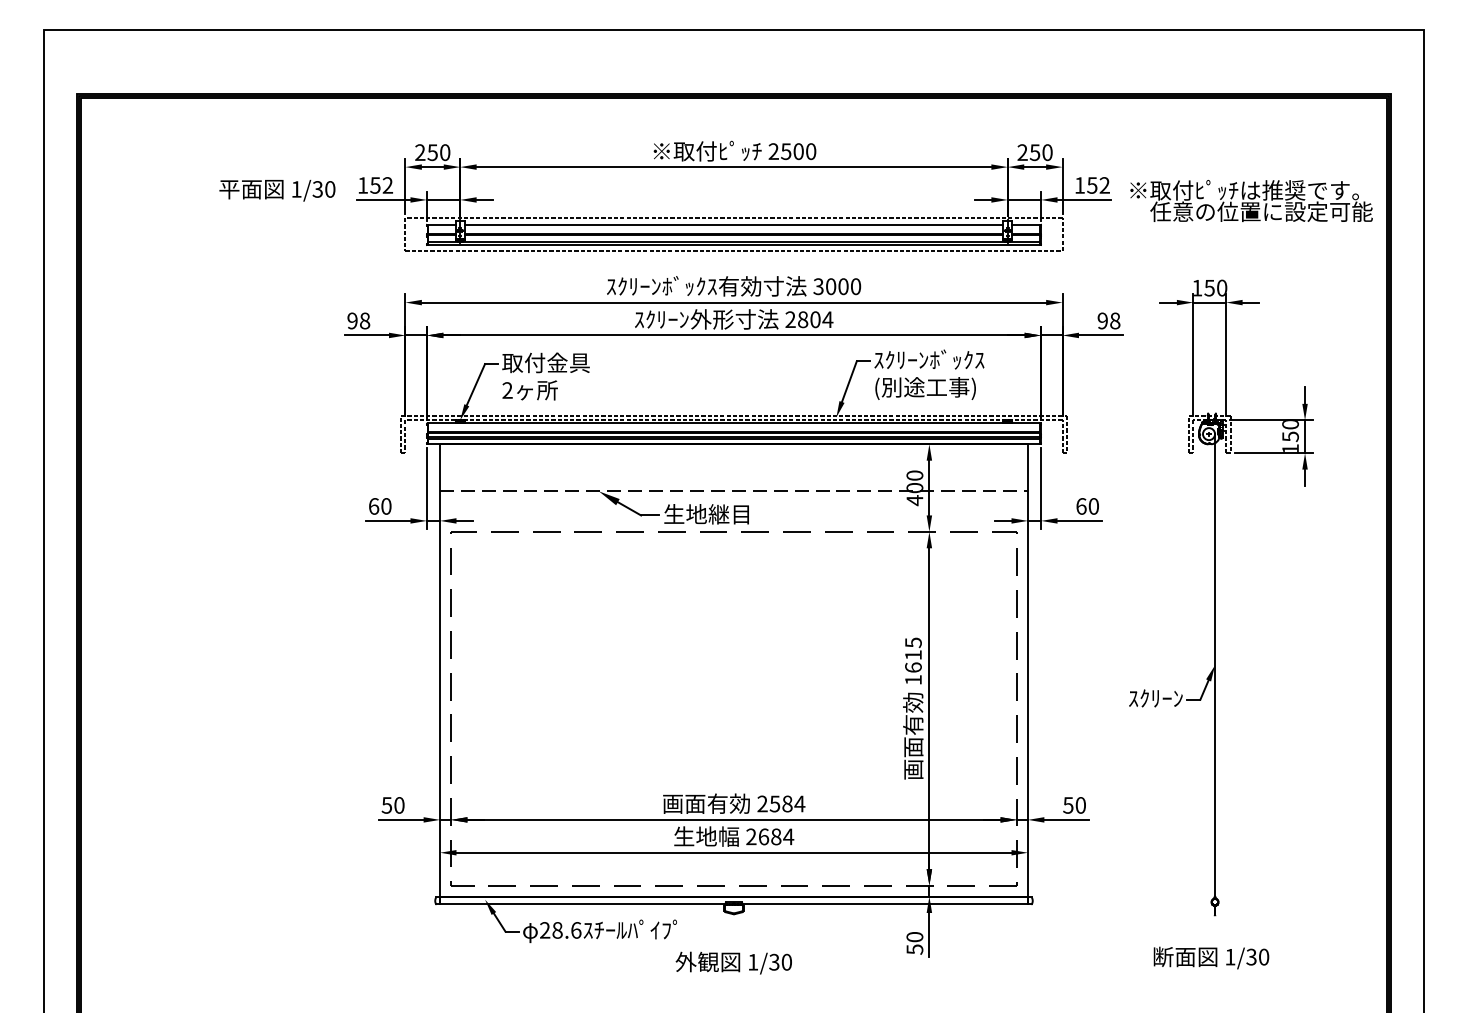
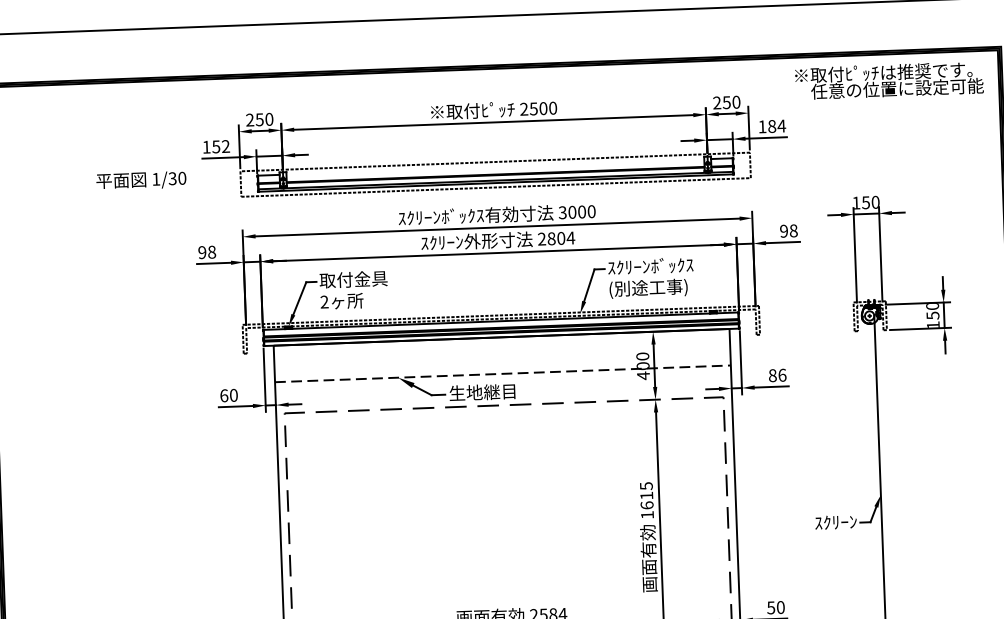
text: (1098, 185) -> (776, 126), 152 -> 184
text: (277, 190) -> (141, 180), moved
text: (1251, 200) -> (889, 80), moved
line: (733, 224) -> (494, 166), removed
text: (1087, 506) -> (777, 375), 60 -> 86

